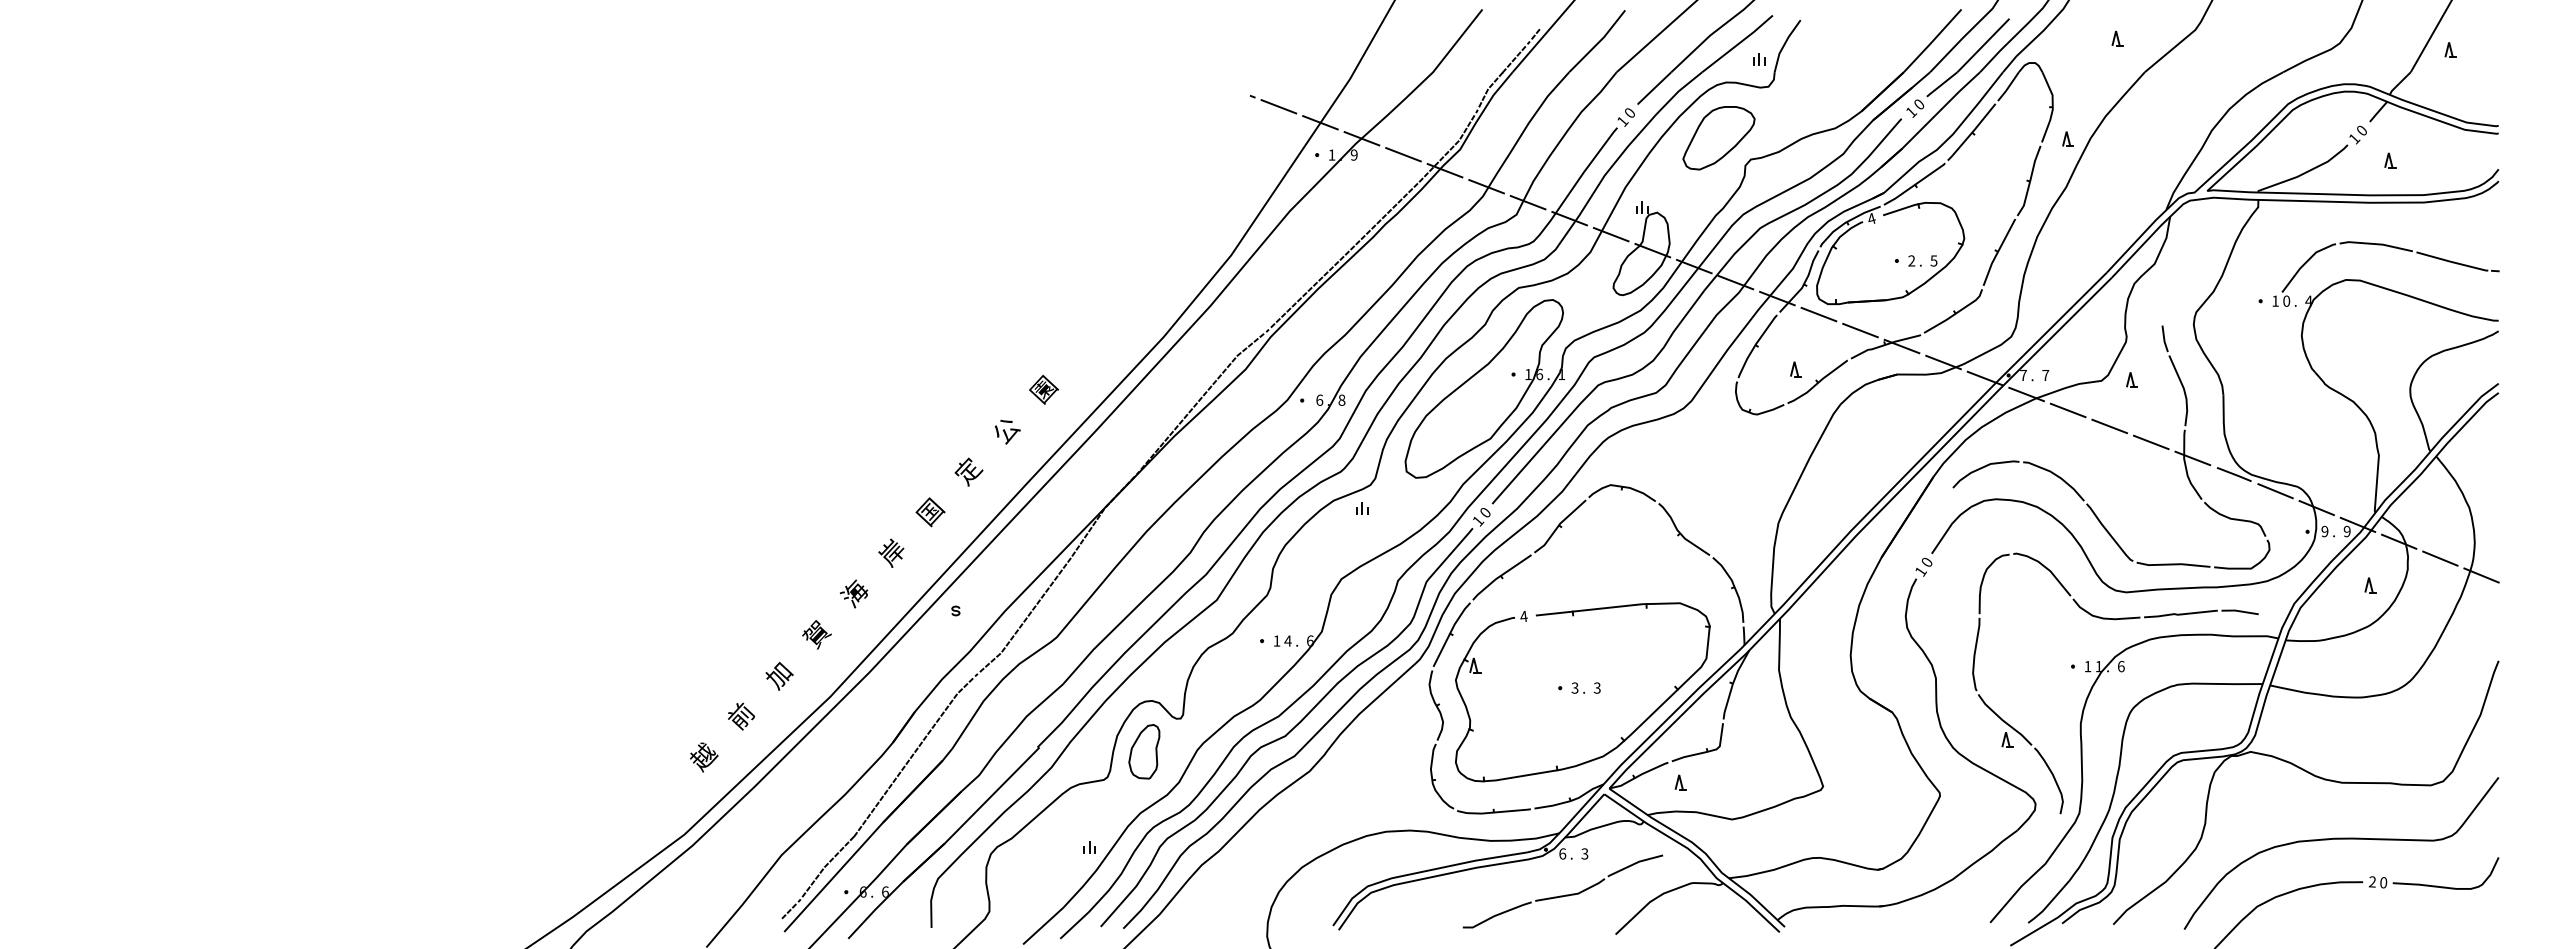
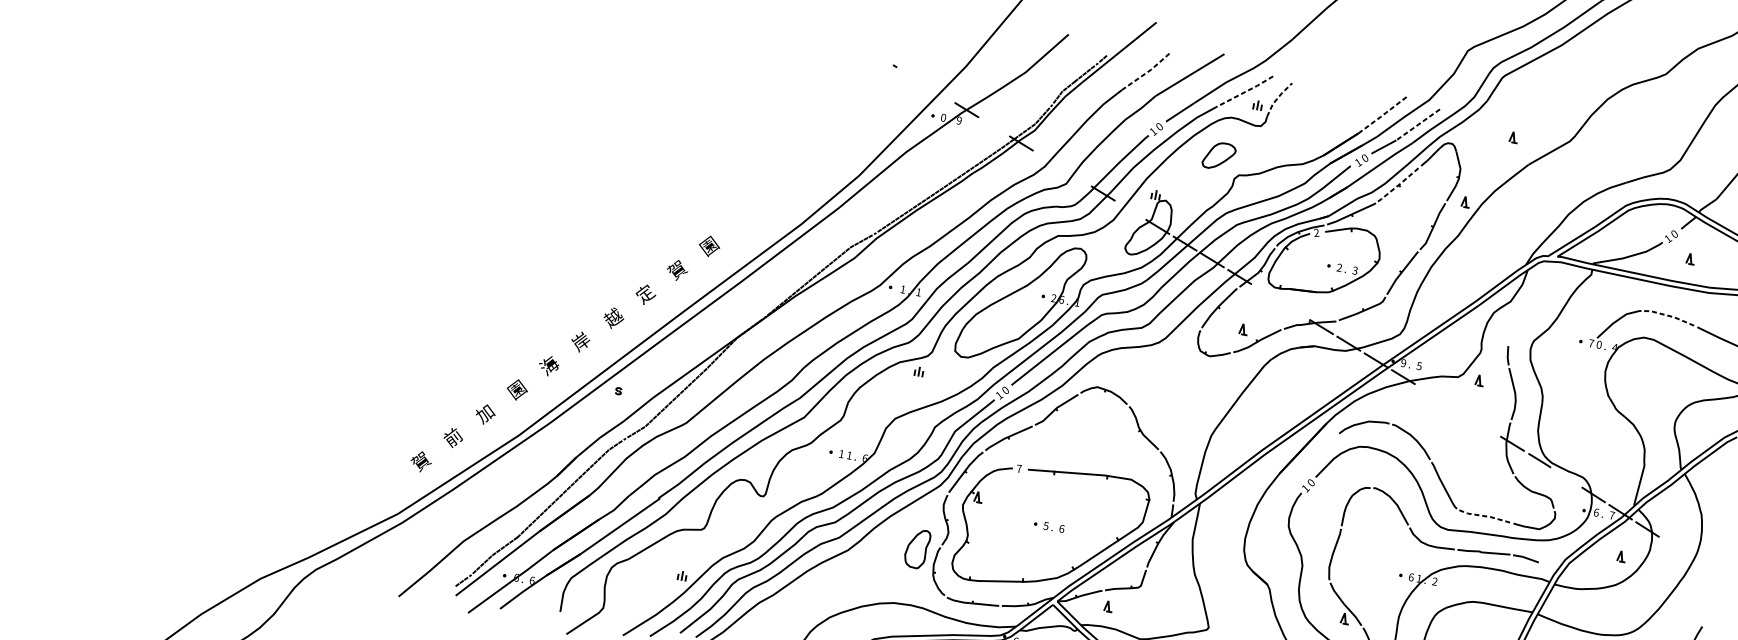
line: (1599, 41) -> (1147, 72), solid -> dashed
line: (1932, 41) -> (1382, 115), solid -> dashed
line: (1738, 44) -> (1245, 92), solid -> dashed
line: (1784, 44) -> (1277, 98), solid -> dashed
line: (1983, 45) -> (1418, 124), solid -> dashed
line: (1278, 106) -> (912, 76), removed
line: (1320, 122) -> (939, 93), removed
line: (1972, 132) -> (1399, 184), solid -> dashed
part: (1718, 138) -> (1218, 156), size x0.6
text: (1331, 154) -> (943, 117), 1 -> 0
line: (1403, 154) -> (994, 126), removed
line: (1486, 186) -> (1048, 160), removed
line: (1527, 202) -> (1075, 176), removed
text: (1871, 218) -> (1316, 232), 4 -> 2
line: (1610, 234) -> (1130, 210), removed
line: (2376, 244) -> (1670, 316), solid -> dashed
text: (1934, 260) -> (1355, 270), 5 -> 3
text: (2275, 300) -> (1591, 342), 1 -> 7
line: (1818, 314) -> (1266, 293), removed
line: (1860, 330) -> (1294, 310), removed
text: (1528, 373) -> (1054, 297), 1 -> 2
text: (2023, 375) -> (1403, 363), 7 -> 9
text: (2045, 375) -> (1419, 366), 7 -> 5
text: (1319, 399) -> (902, 288), 6 -> 1
text: (1341, 399) -> (918, 291), 8 -> 1
line: (2067, 410) -> (1430, 393), removed
line: (2109, 426) -> (1457, 410), removed
text: (1006, 430) -> (677, 270), 公 -> 賀
line: (2150, 442) -> (1484, 427), removed
line: (2275, 491) -> (1566, 477), removed
text: (930, 512) -> (613, 318), 国 -> 越
text: (2324, 531) -> (1596, 512), 9 -> 6
text: (2346, 531) -> (1611, 515), 9 -> 7
line: (2440, 558) -> (1674, 546), removed
line: (2173, 564) -> (1485, 516), solid -> dashed
line: (2481, 575) -> (1701, 564), removed
text: (1523, 616) -> (1019, 468), 4 -> 7
text: (817, 634) -> (517, 389), 賀 -> 園
text: (1287, 640) -> (849, 455), 4 -> 1
text: (2087, 666) -> (1411, 577), 1 -> 6
text: (2120, 666) -> (1434, 581), 6 -> 2
text: (1575, 687) -> (1046, 525), 3 -> 5
text: (1596, 687) -> (1061, 528), 3 -> 6
part: (1144, 751) -> (917, 548), moved
text: (703, 757) -> (421, 462), 越 -> 賀

